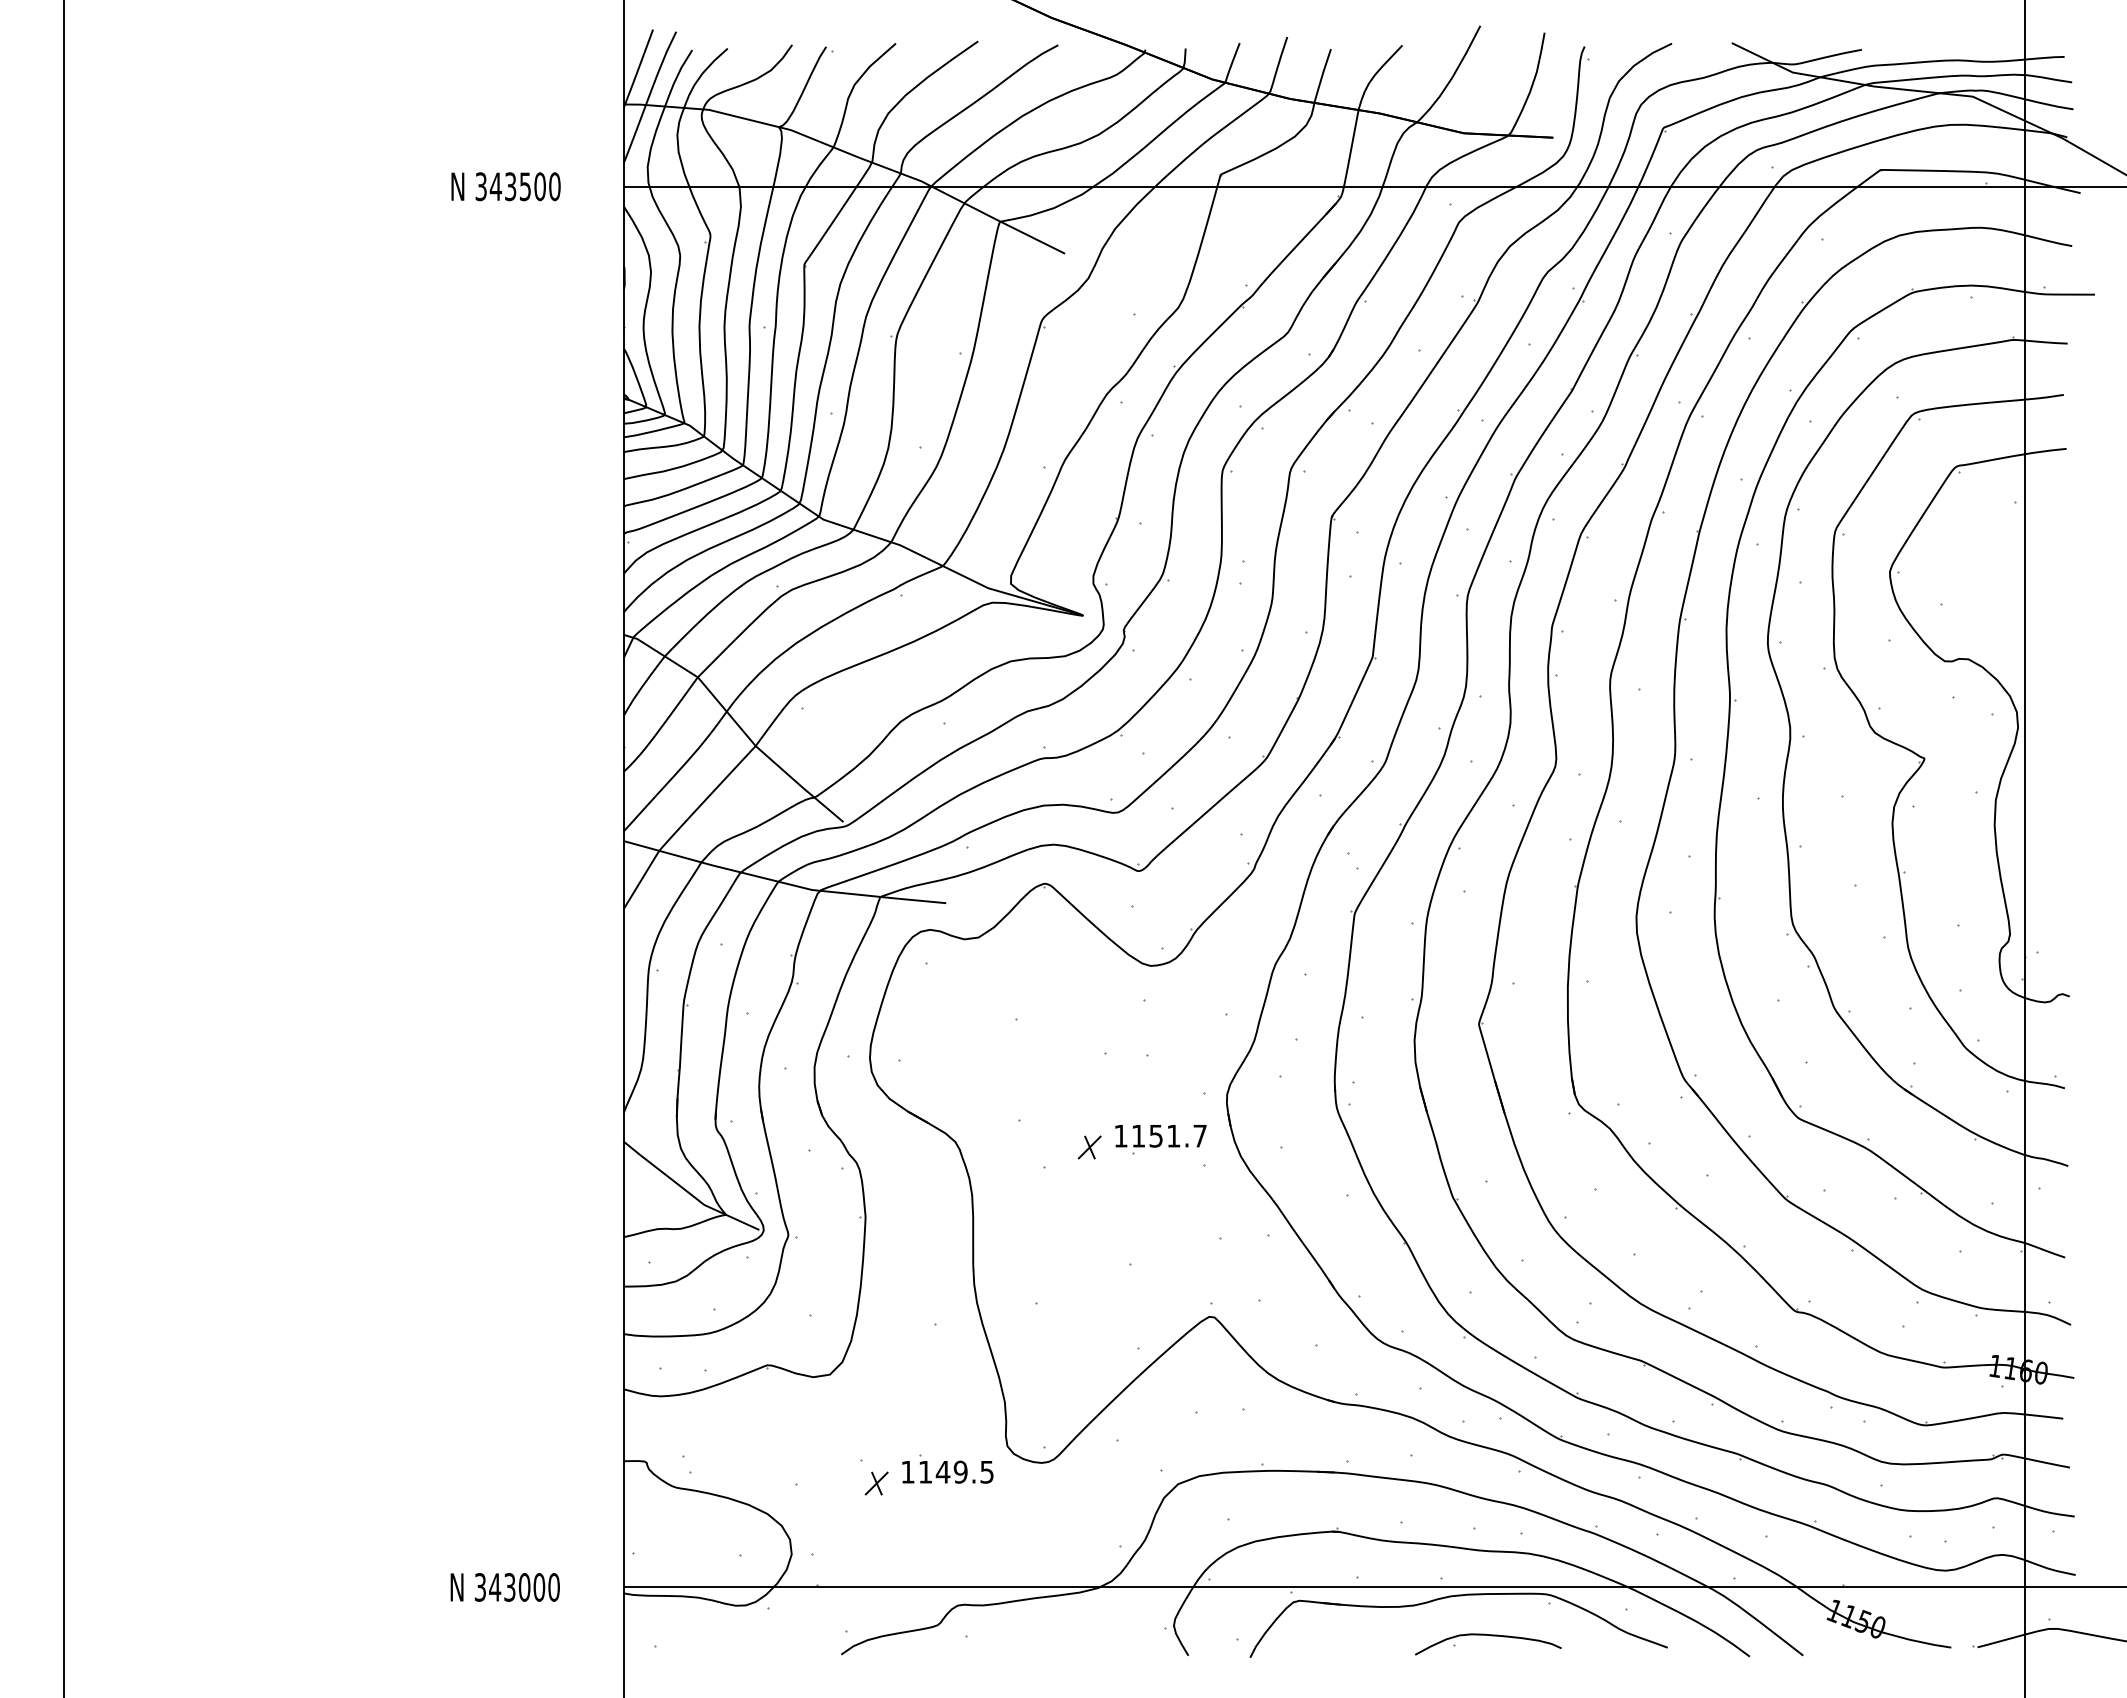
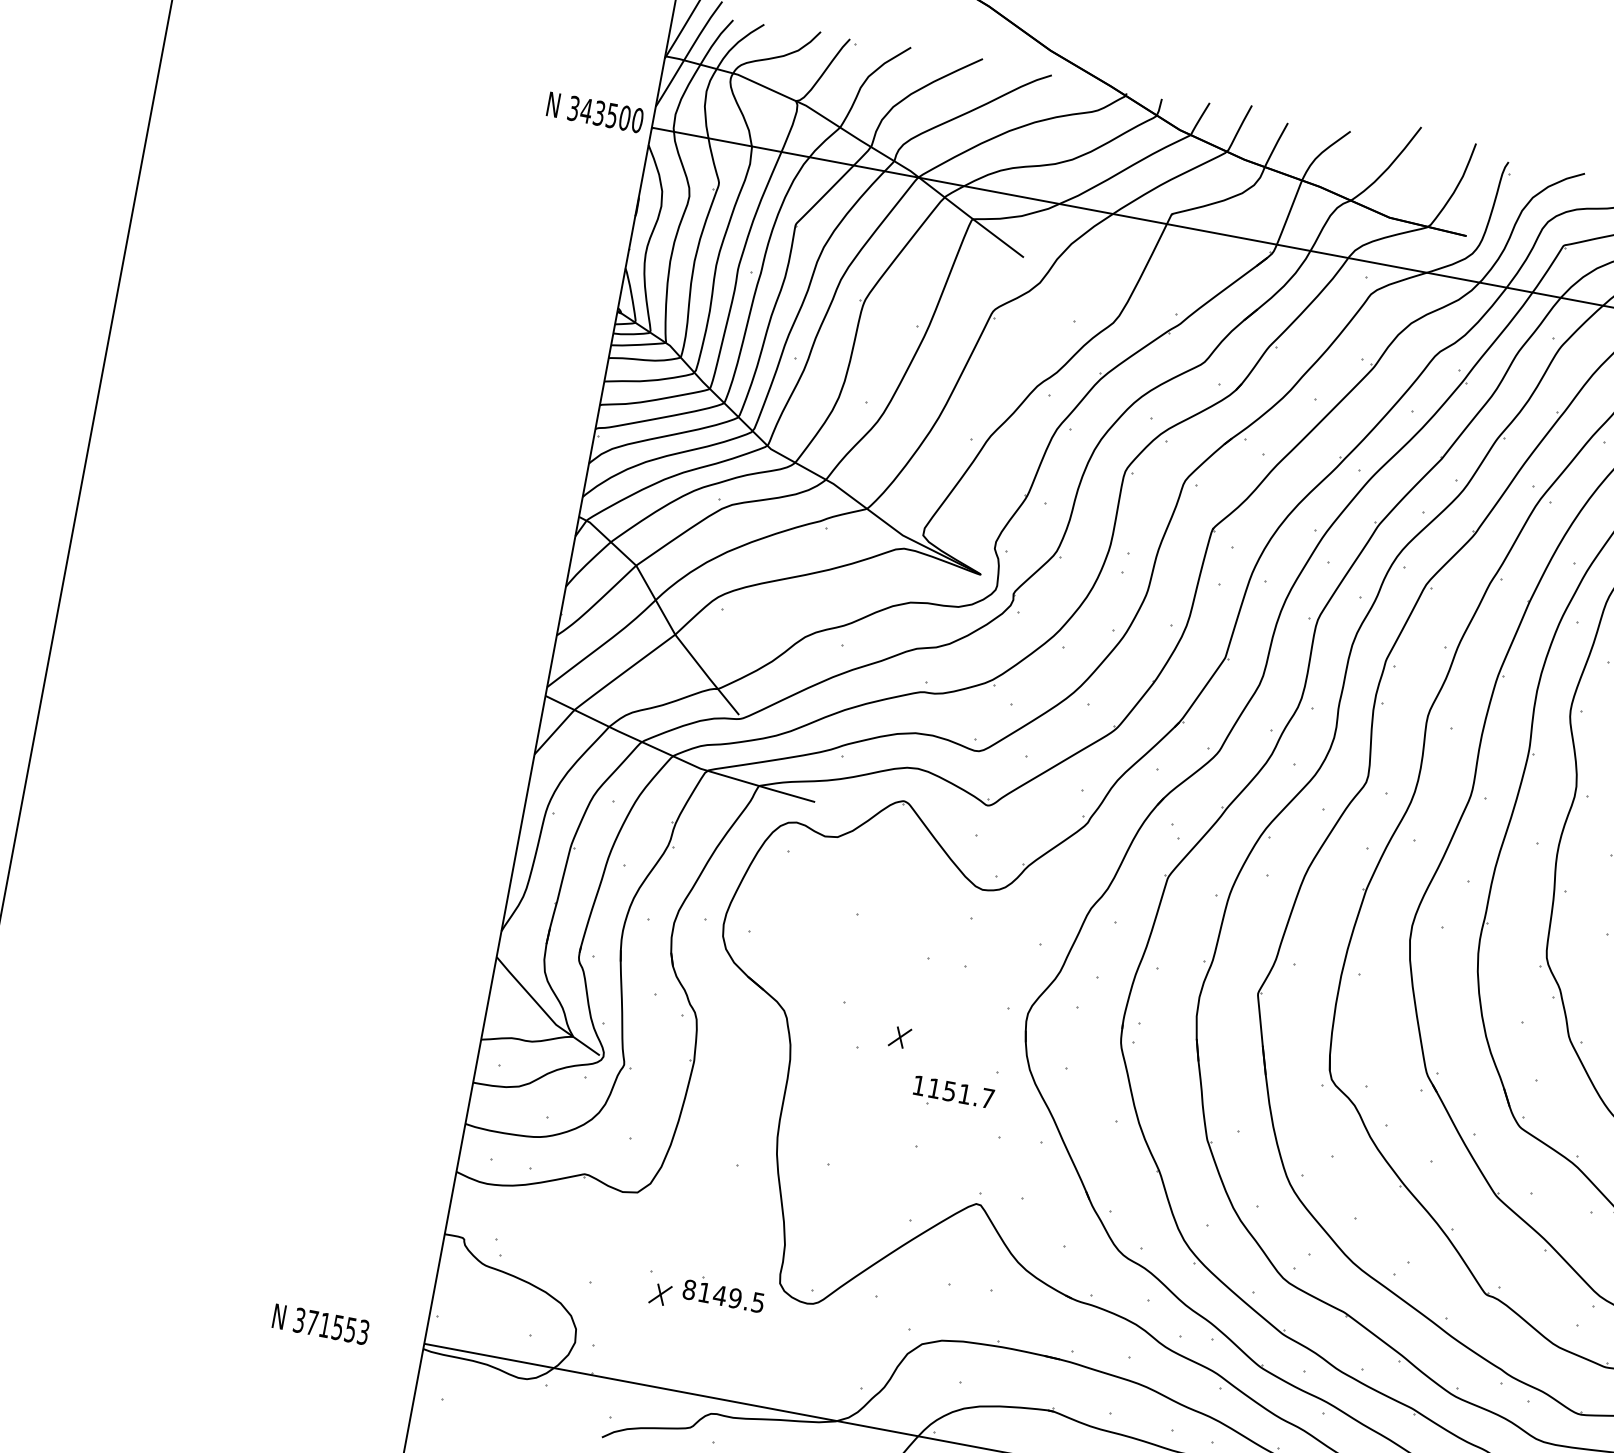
text: (505, 186) -> (594, 112), moved
part: (1160, 1139) -> (952, 1095), moved
text: (907, 1471) -> (689, 1289), 1149.5 -> 8149.5
text: (524, 1587) -> (337, 1327), 343000 -> 371553

